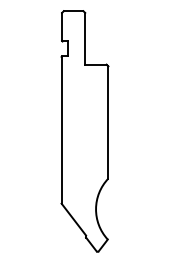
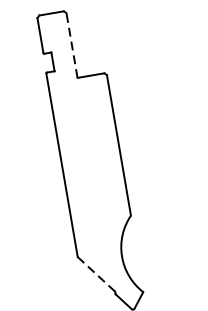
line: (85, 38) -> (72, 45), solid -> dashed
line: (74, 219) -> (97, 274), solid -> dashed

